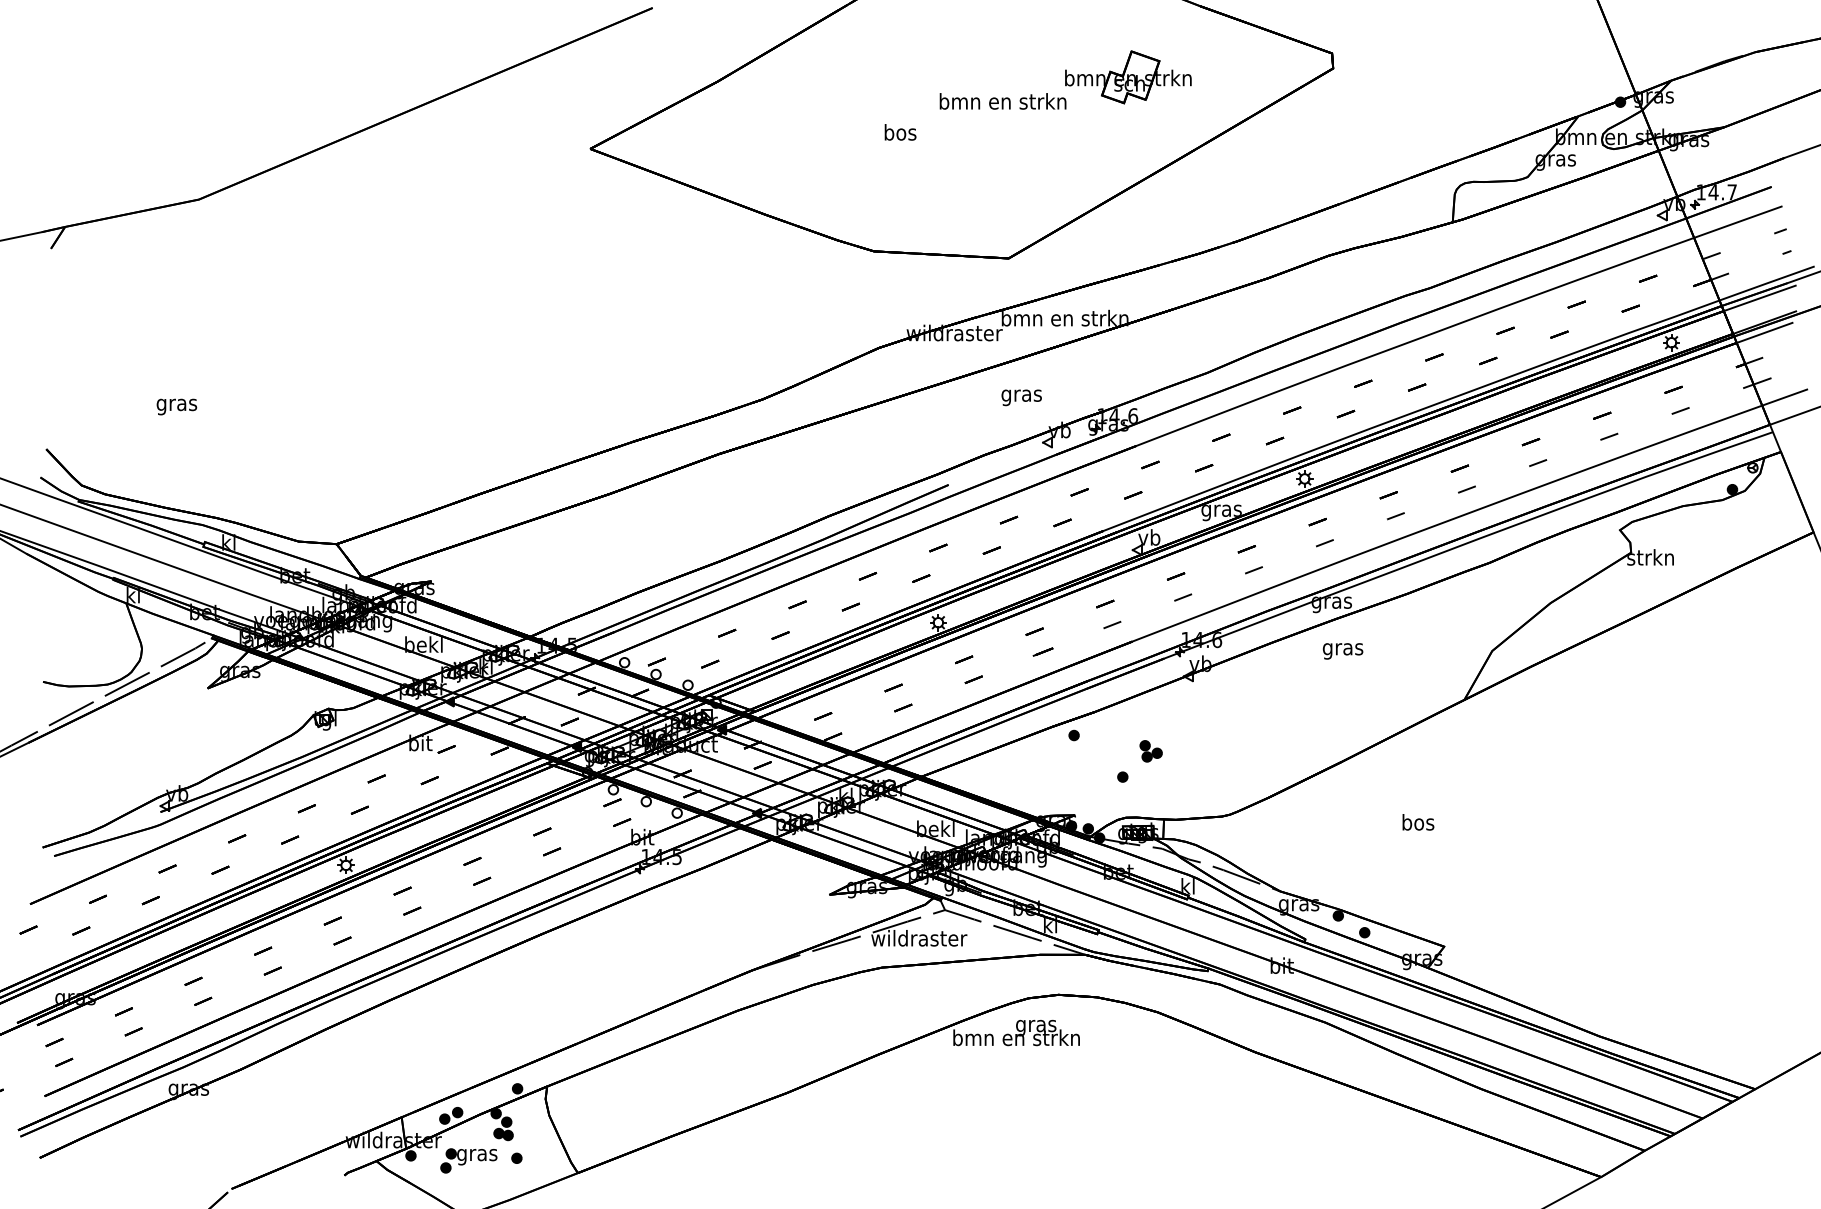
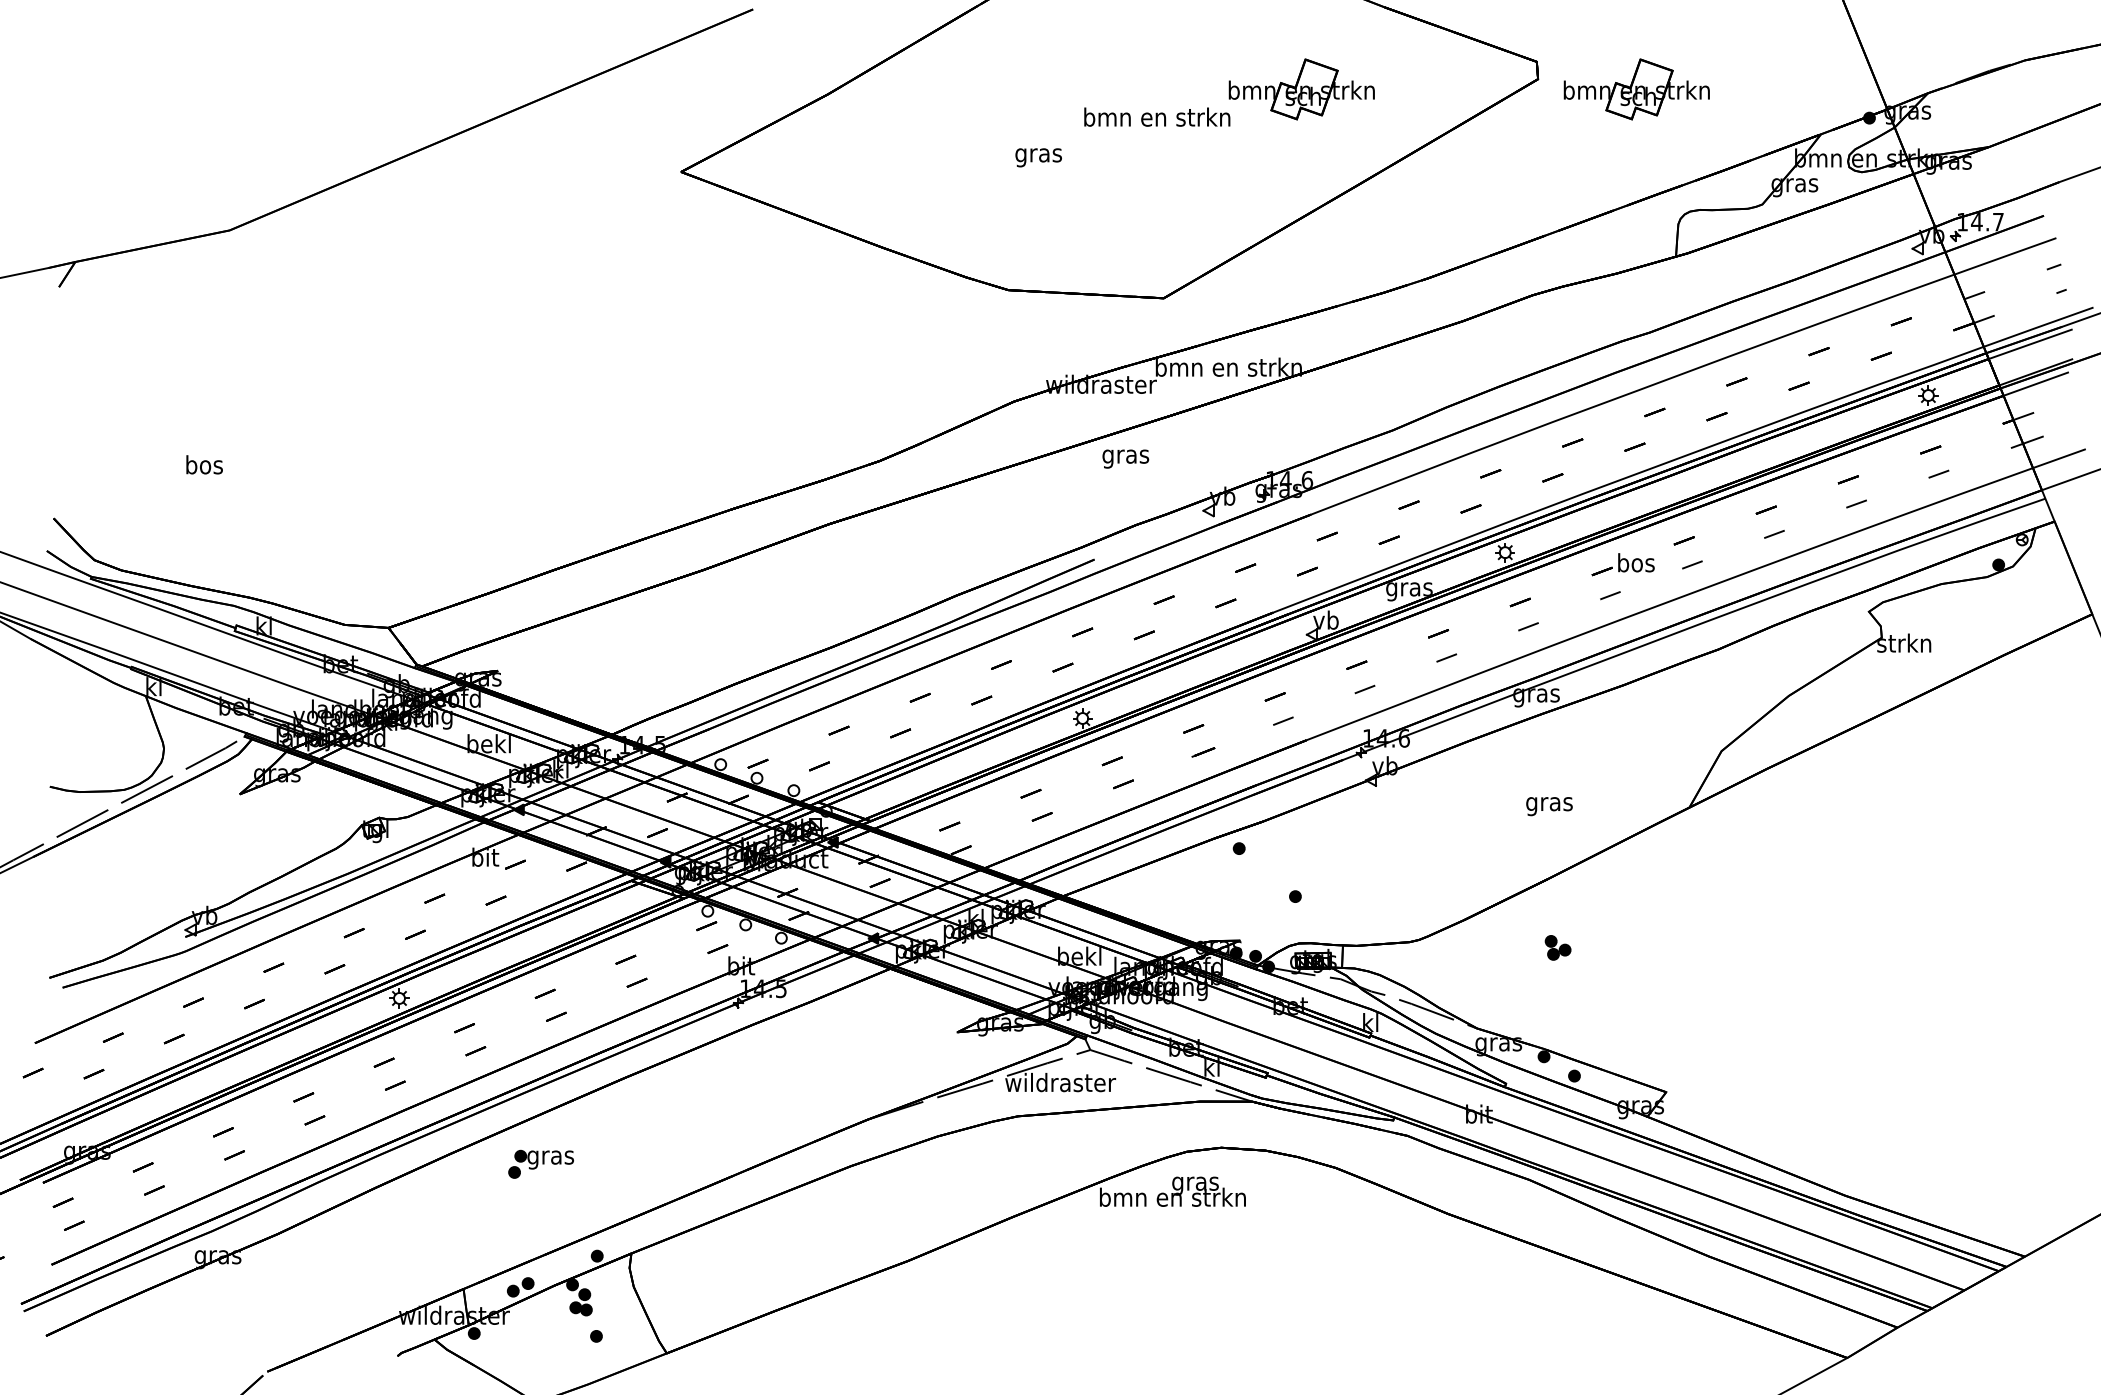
part: (1418, 77) -> (1636, 89), added
text: (900, 134) -> (1038, 155), bos -> gras
text: (1021, 397) -> (1125, 458), moved
text: (177, 405) -> (204, 467), gras -> bos
text: (1343, 651) -> (1549, 806), moved
part: (1150, 751) -> (1557, 947), moved
text: (1418, 822) -> (1636, 562), moved
part: (468, 1160) -> (540, 1163), moved

